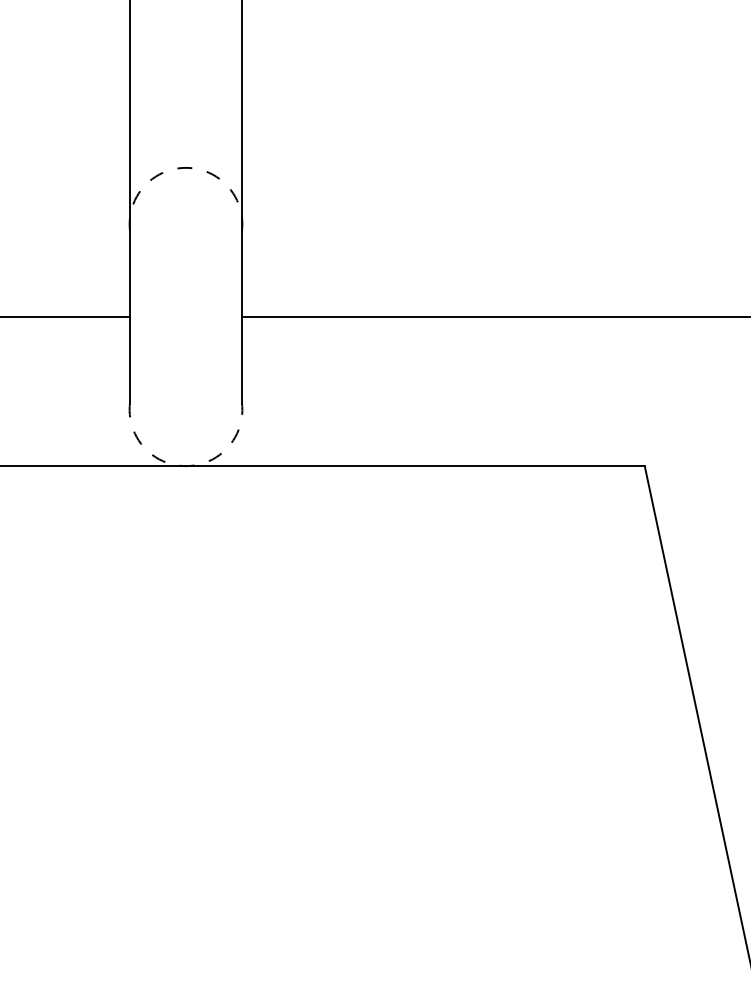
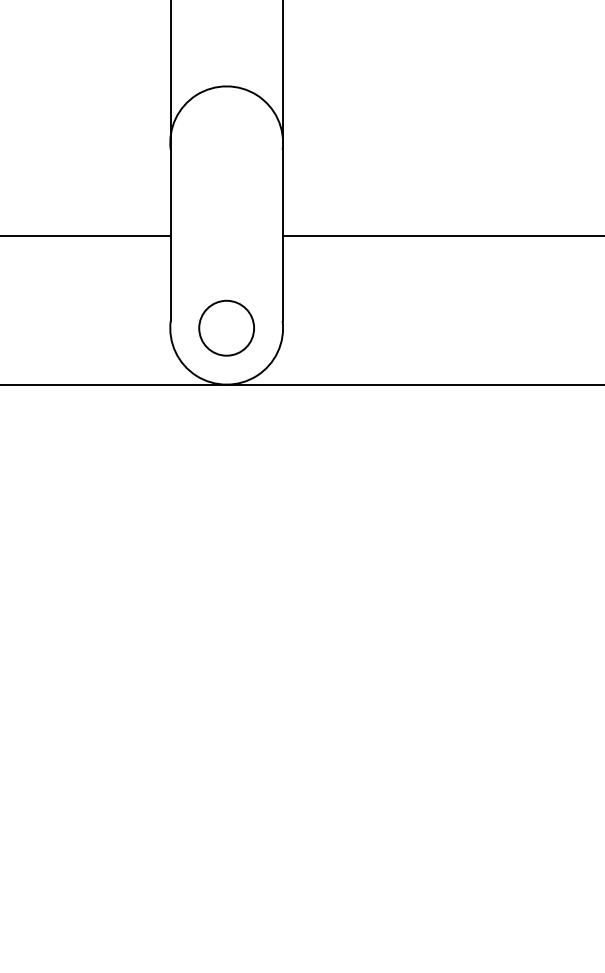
arc: (185, 167) -> (226, 86), dashed -> solid
circle: (185, 409) -> (226, 328), added
arc: (185, 466) -> (226, 385), dashed -> solid

